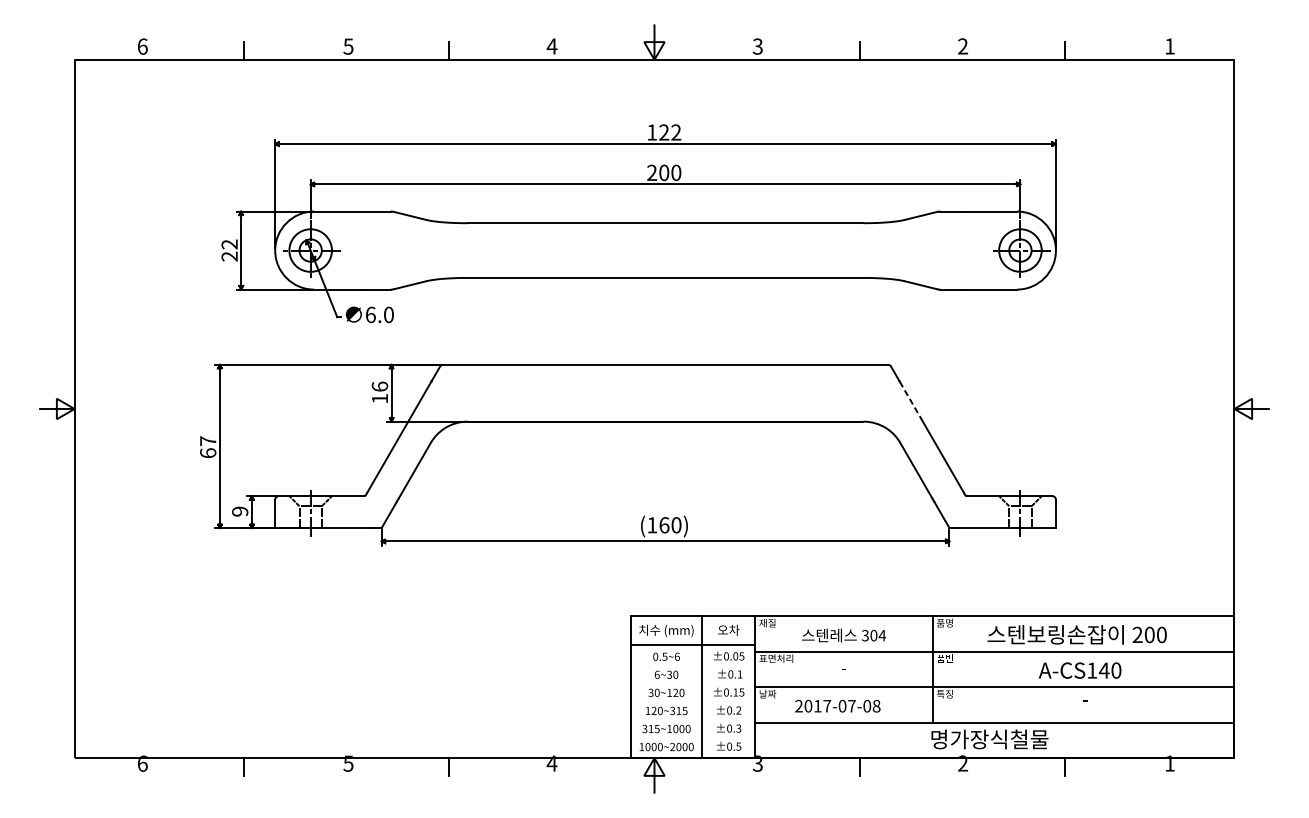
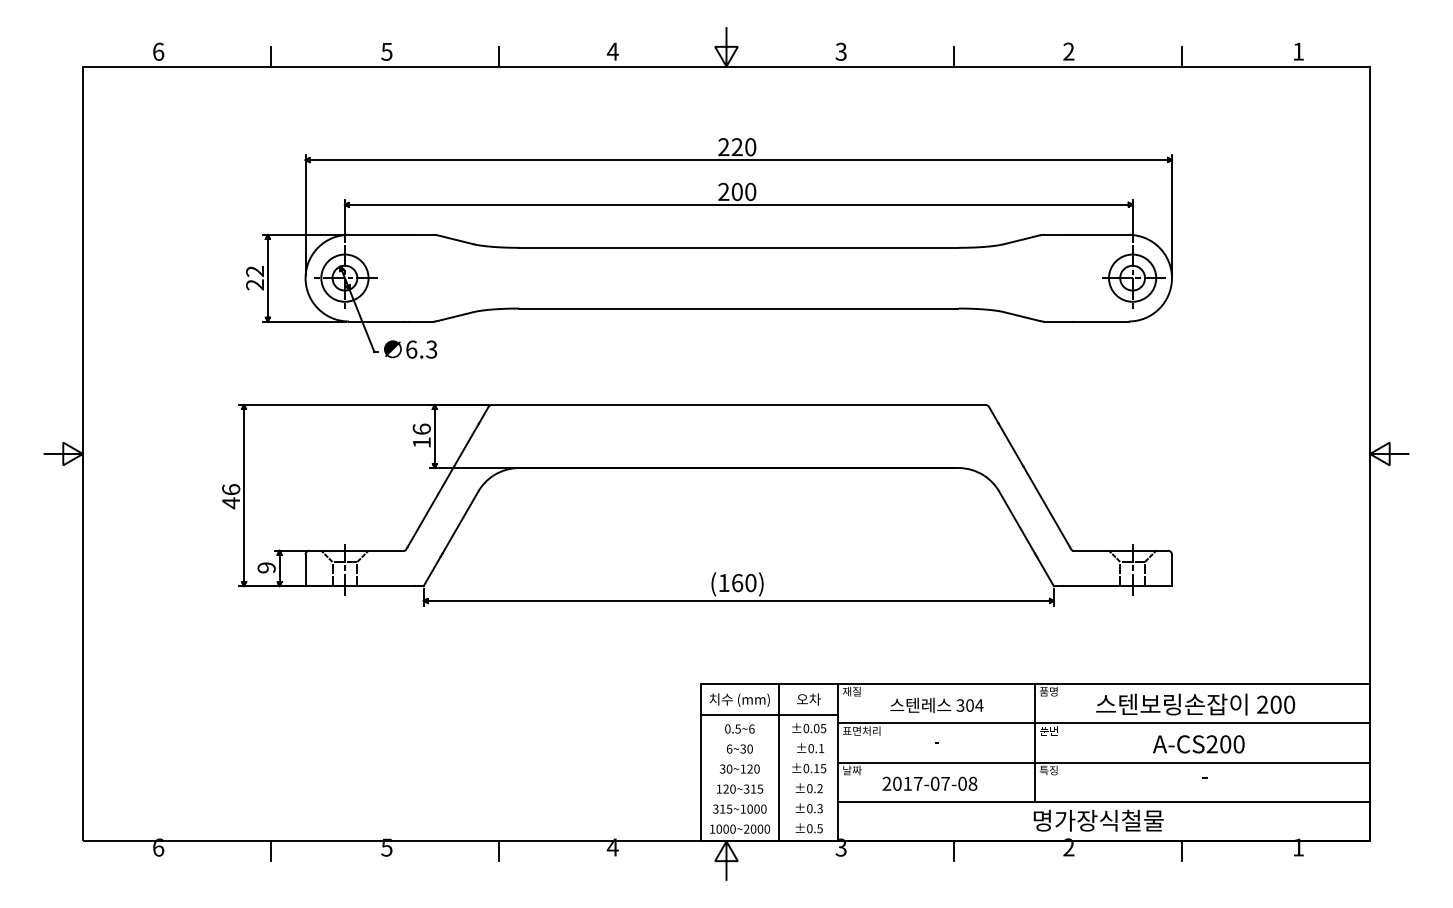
text: (664, 132) -> (737, 147), 122 -> 220
text: (388, 314) -> (431, 349), 6.0 -> 6.3
line: (911, 401) -> (1011, 445), dashed -> solid
text: (208, 447) -> (231, 496), 67 -> 46
text: (1097, 670) -> (1218, 744), A-CS140 -> A-CS200

